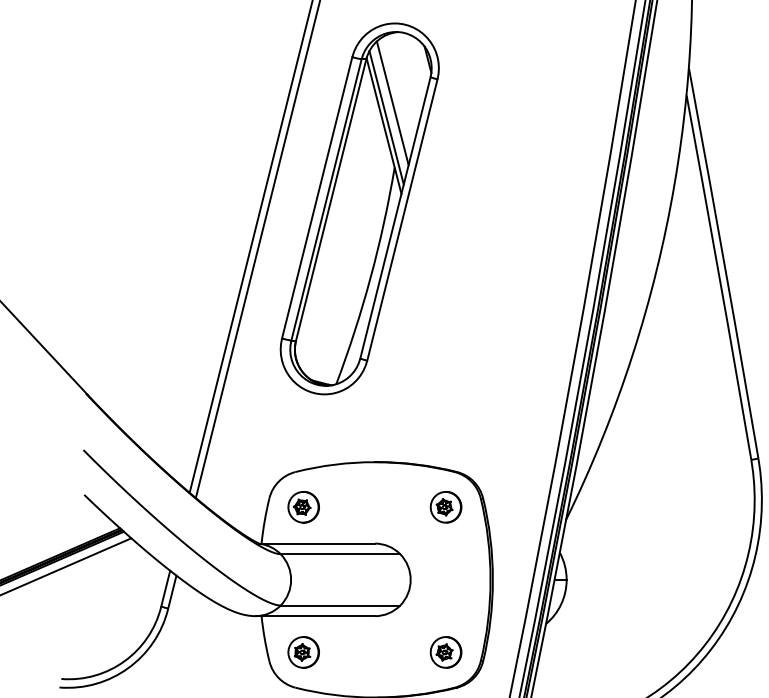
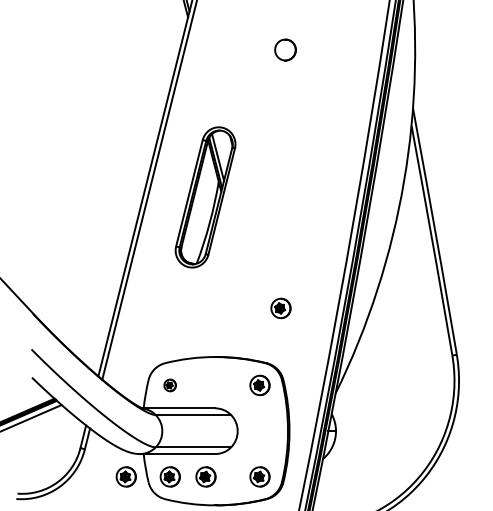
part: (359, 209) -> (205, 197), size x0.6
part: (478, 385) -> (280, 308), added
part: (302, 507) -> (169, 385), size x0.6
part: (232, 651) -> (125, 476), added
part: (359, 651) -> (205, 476), added

